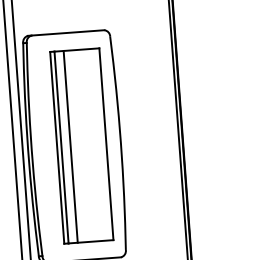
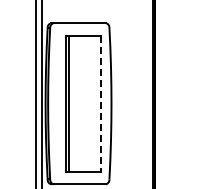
line: (106, 145) -> (101, 104), solid -> dashed
line: (70, 146) -> (75, 103), removed

